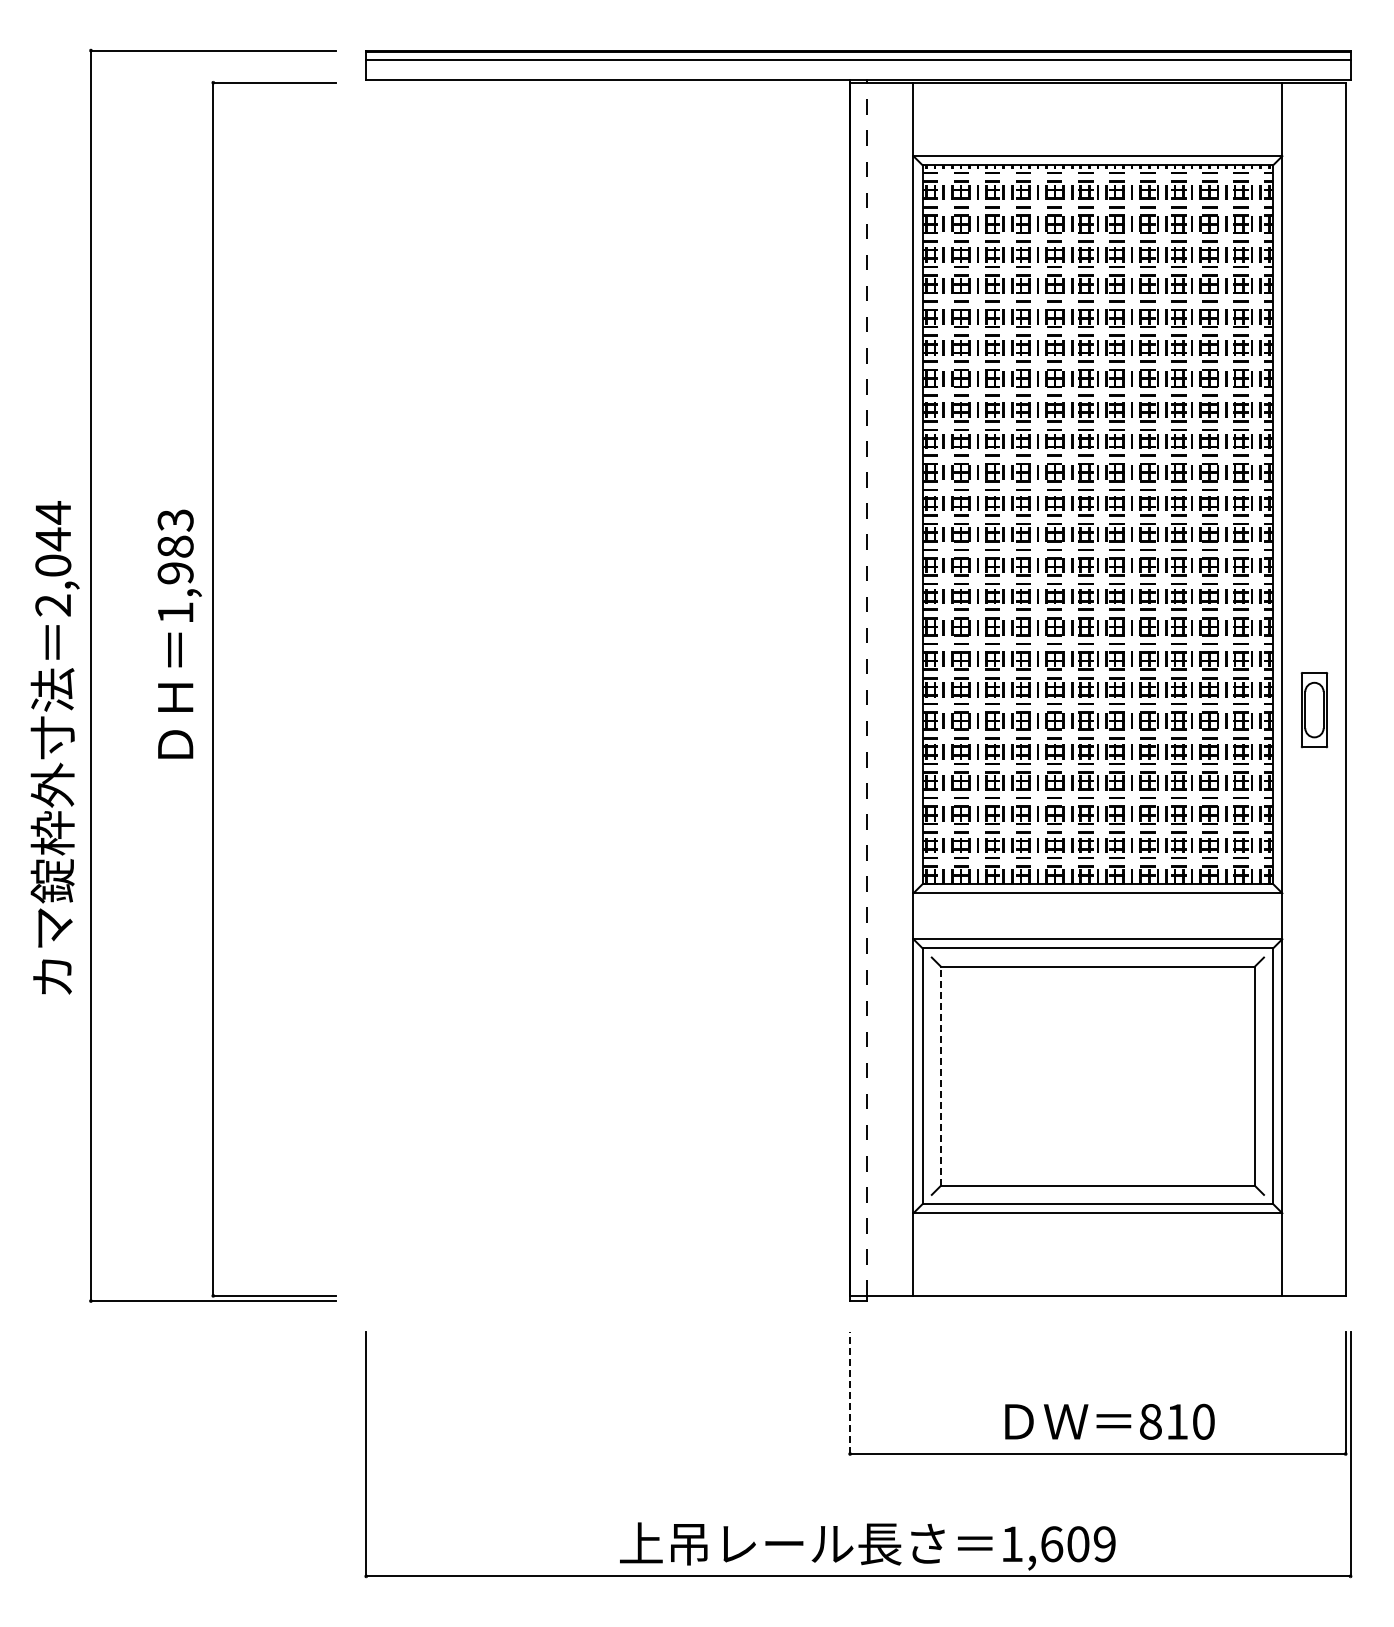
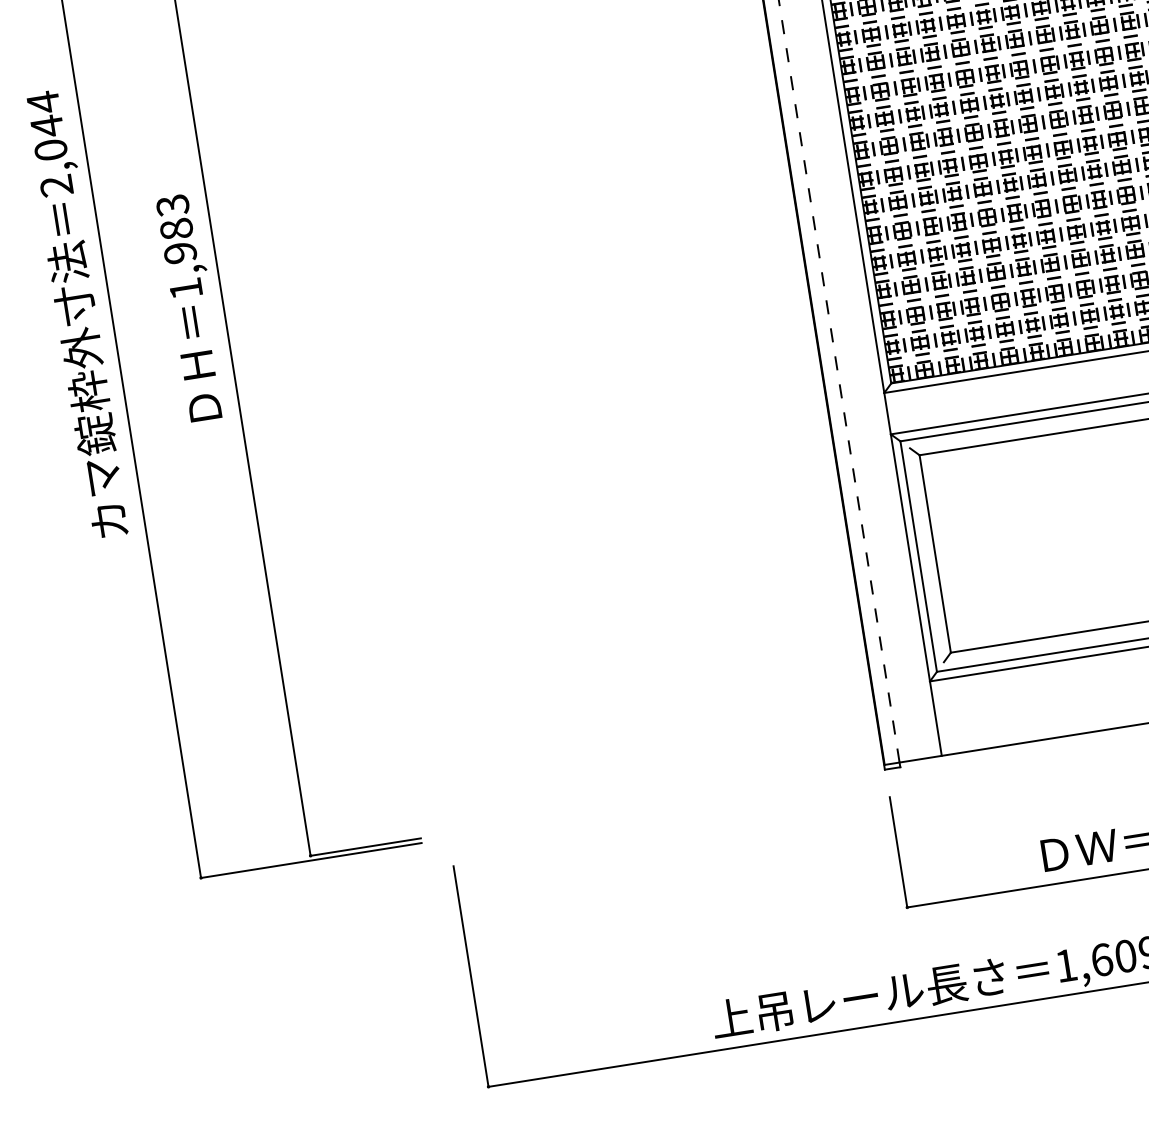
text: (179, 633) -> (192, 306), moved
text: (54, 747) -> (78, 313), moved
line: (940, 1076) -> (934, 554), dashed -> solid
line: (850, 1392) -> (898, 851), dashed -> solid

